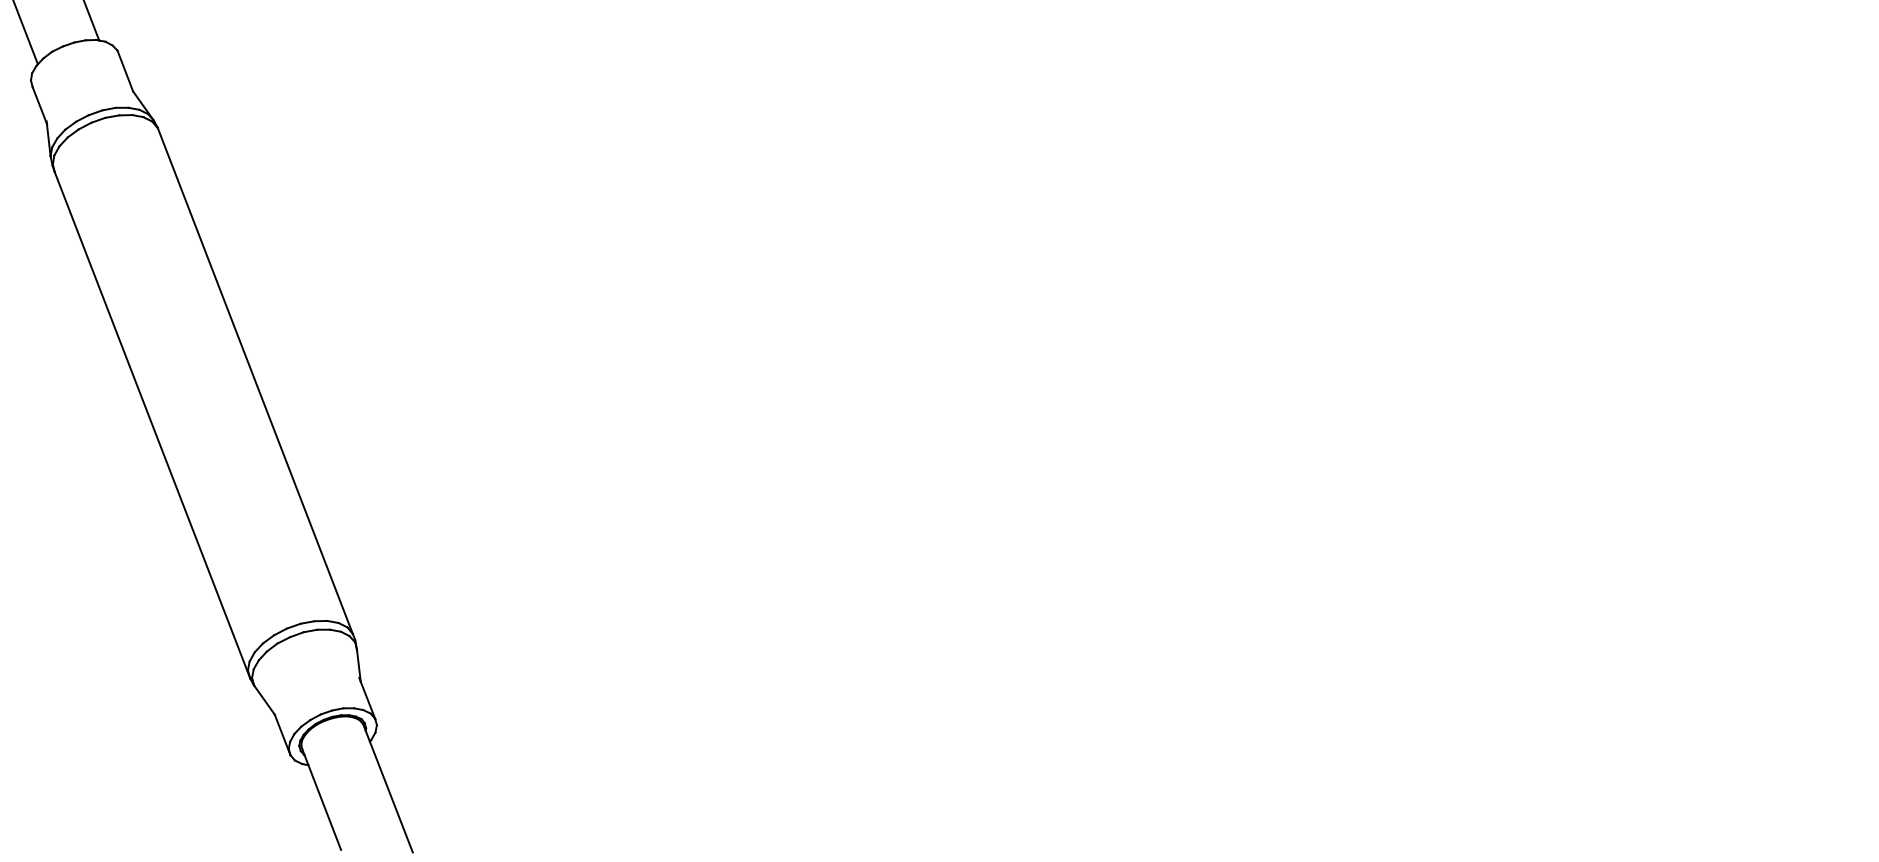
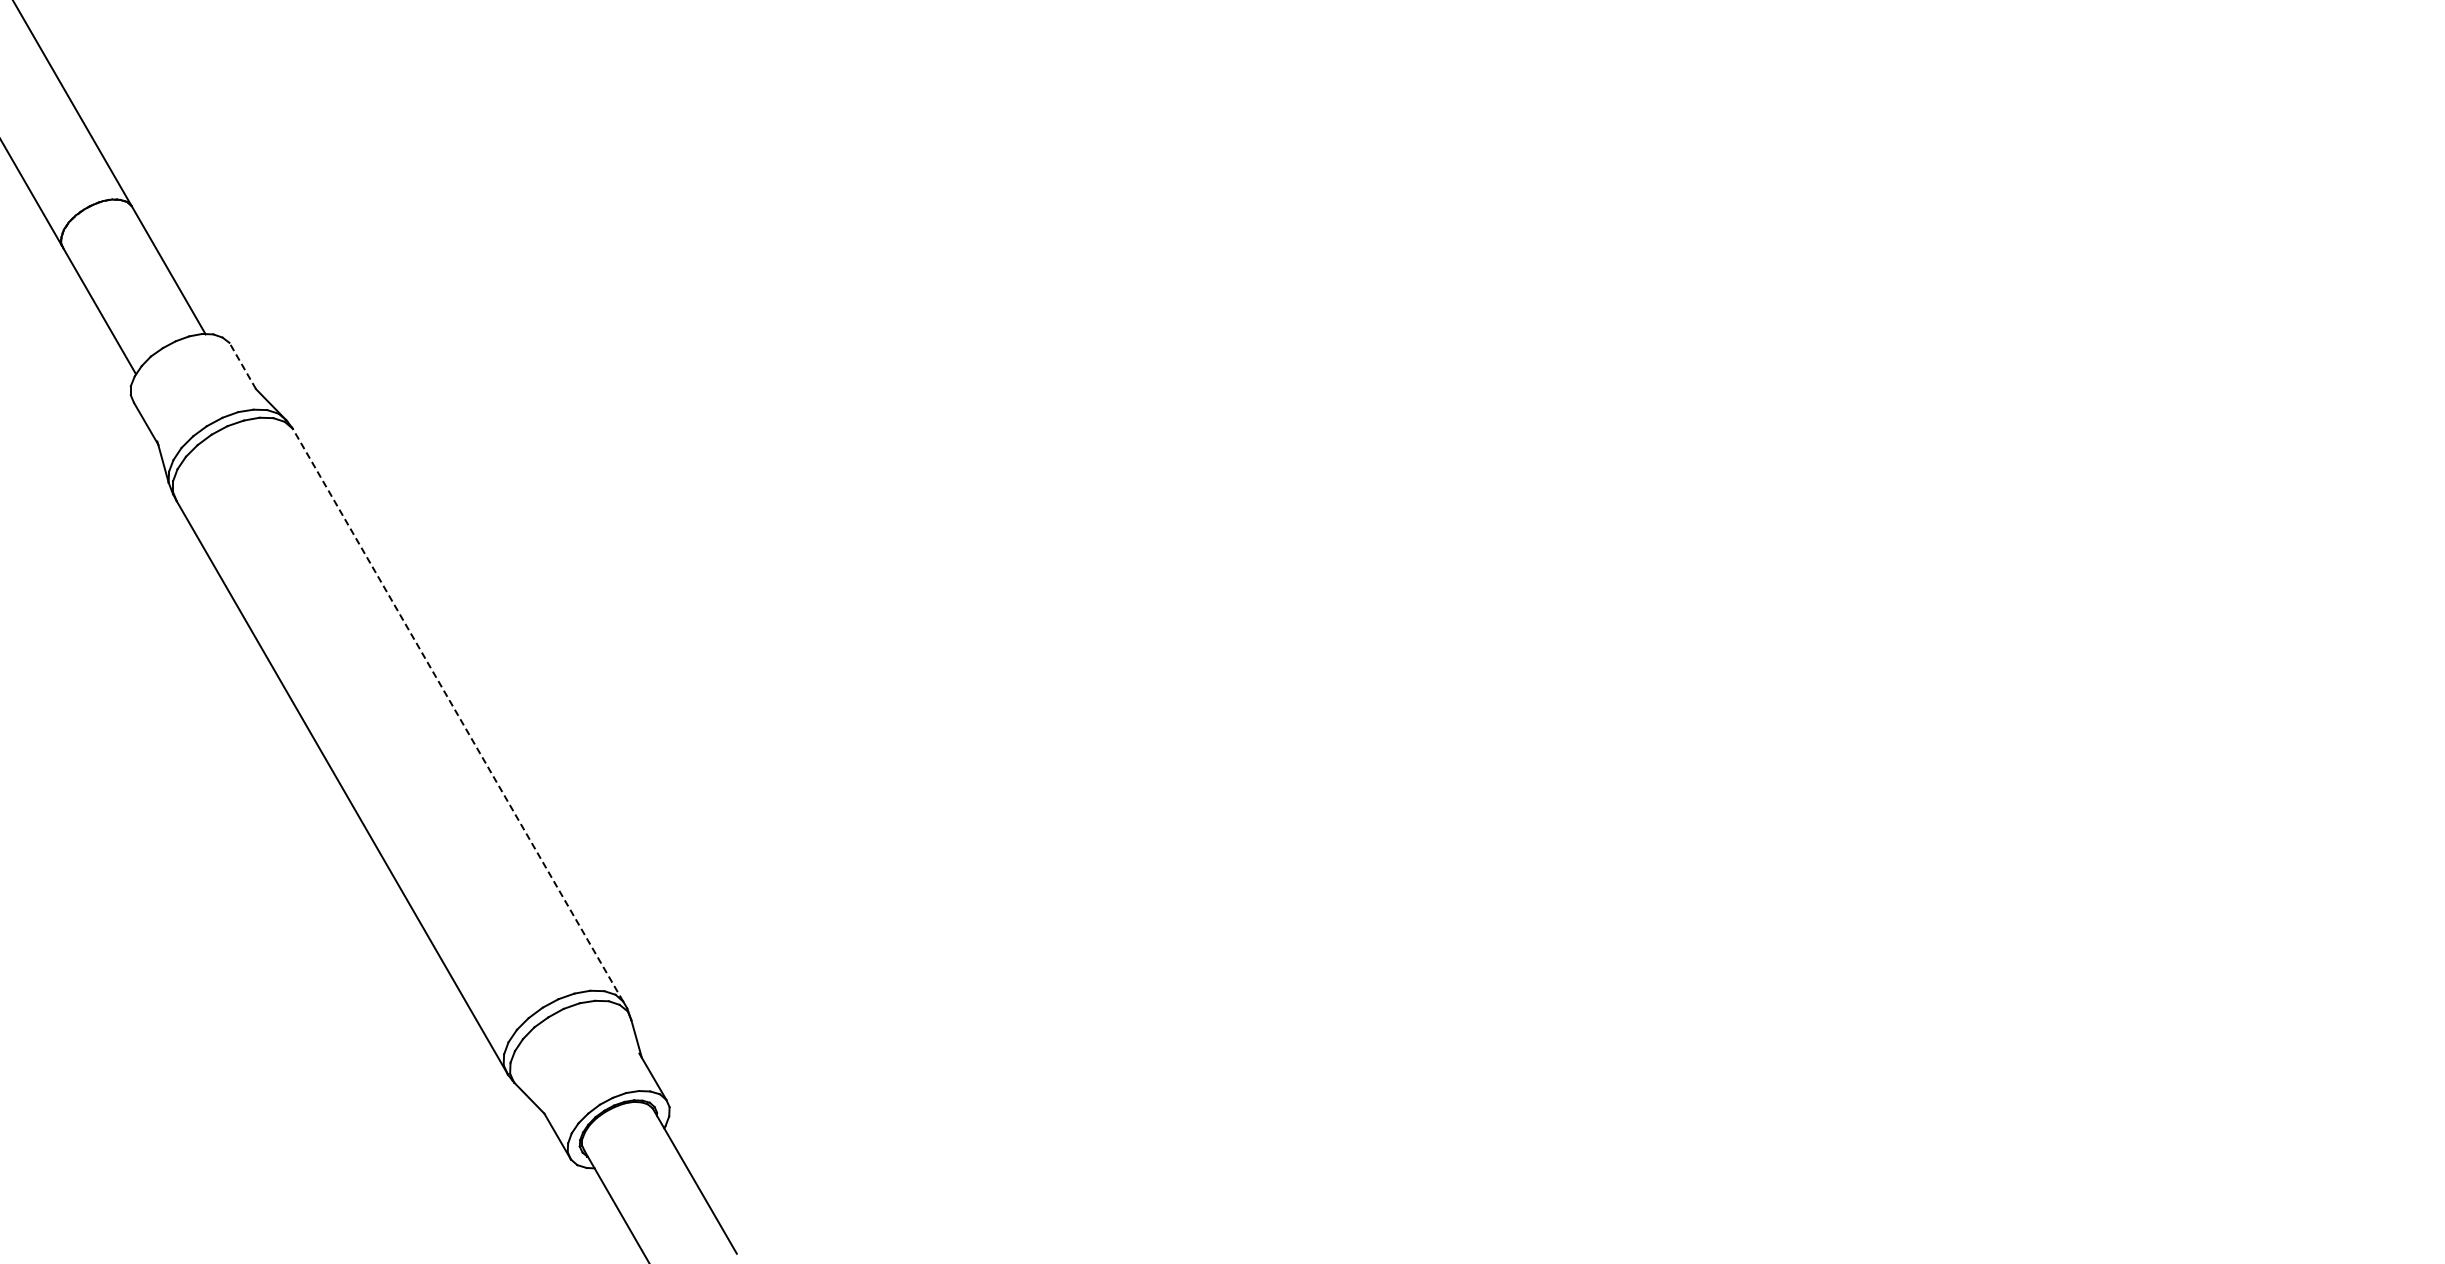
line: (125, 71) -> (242, 366), solid -> dashed
line: (254, 381) -> (457, 715), solid -> dashed

